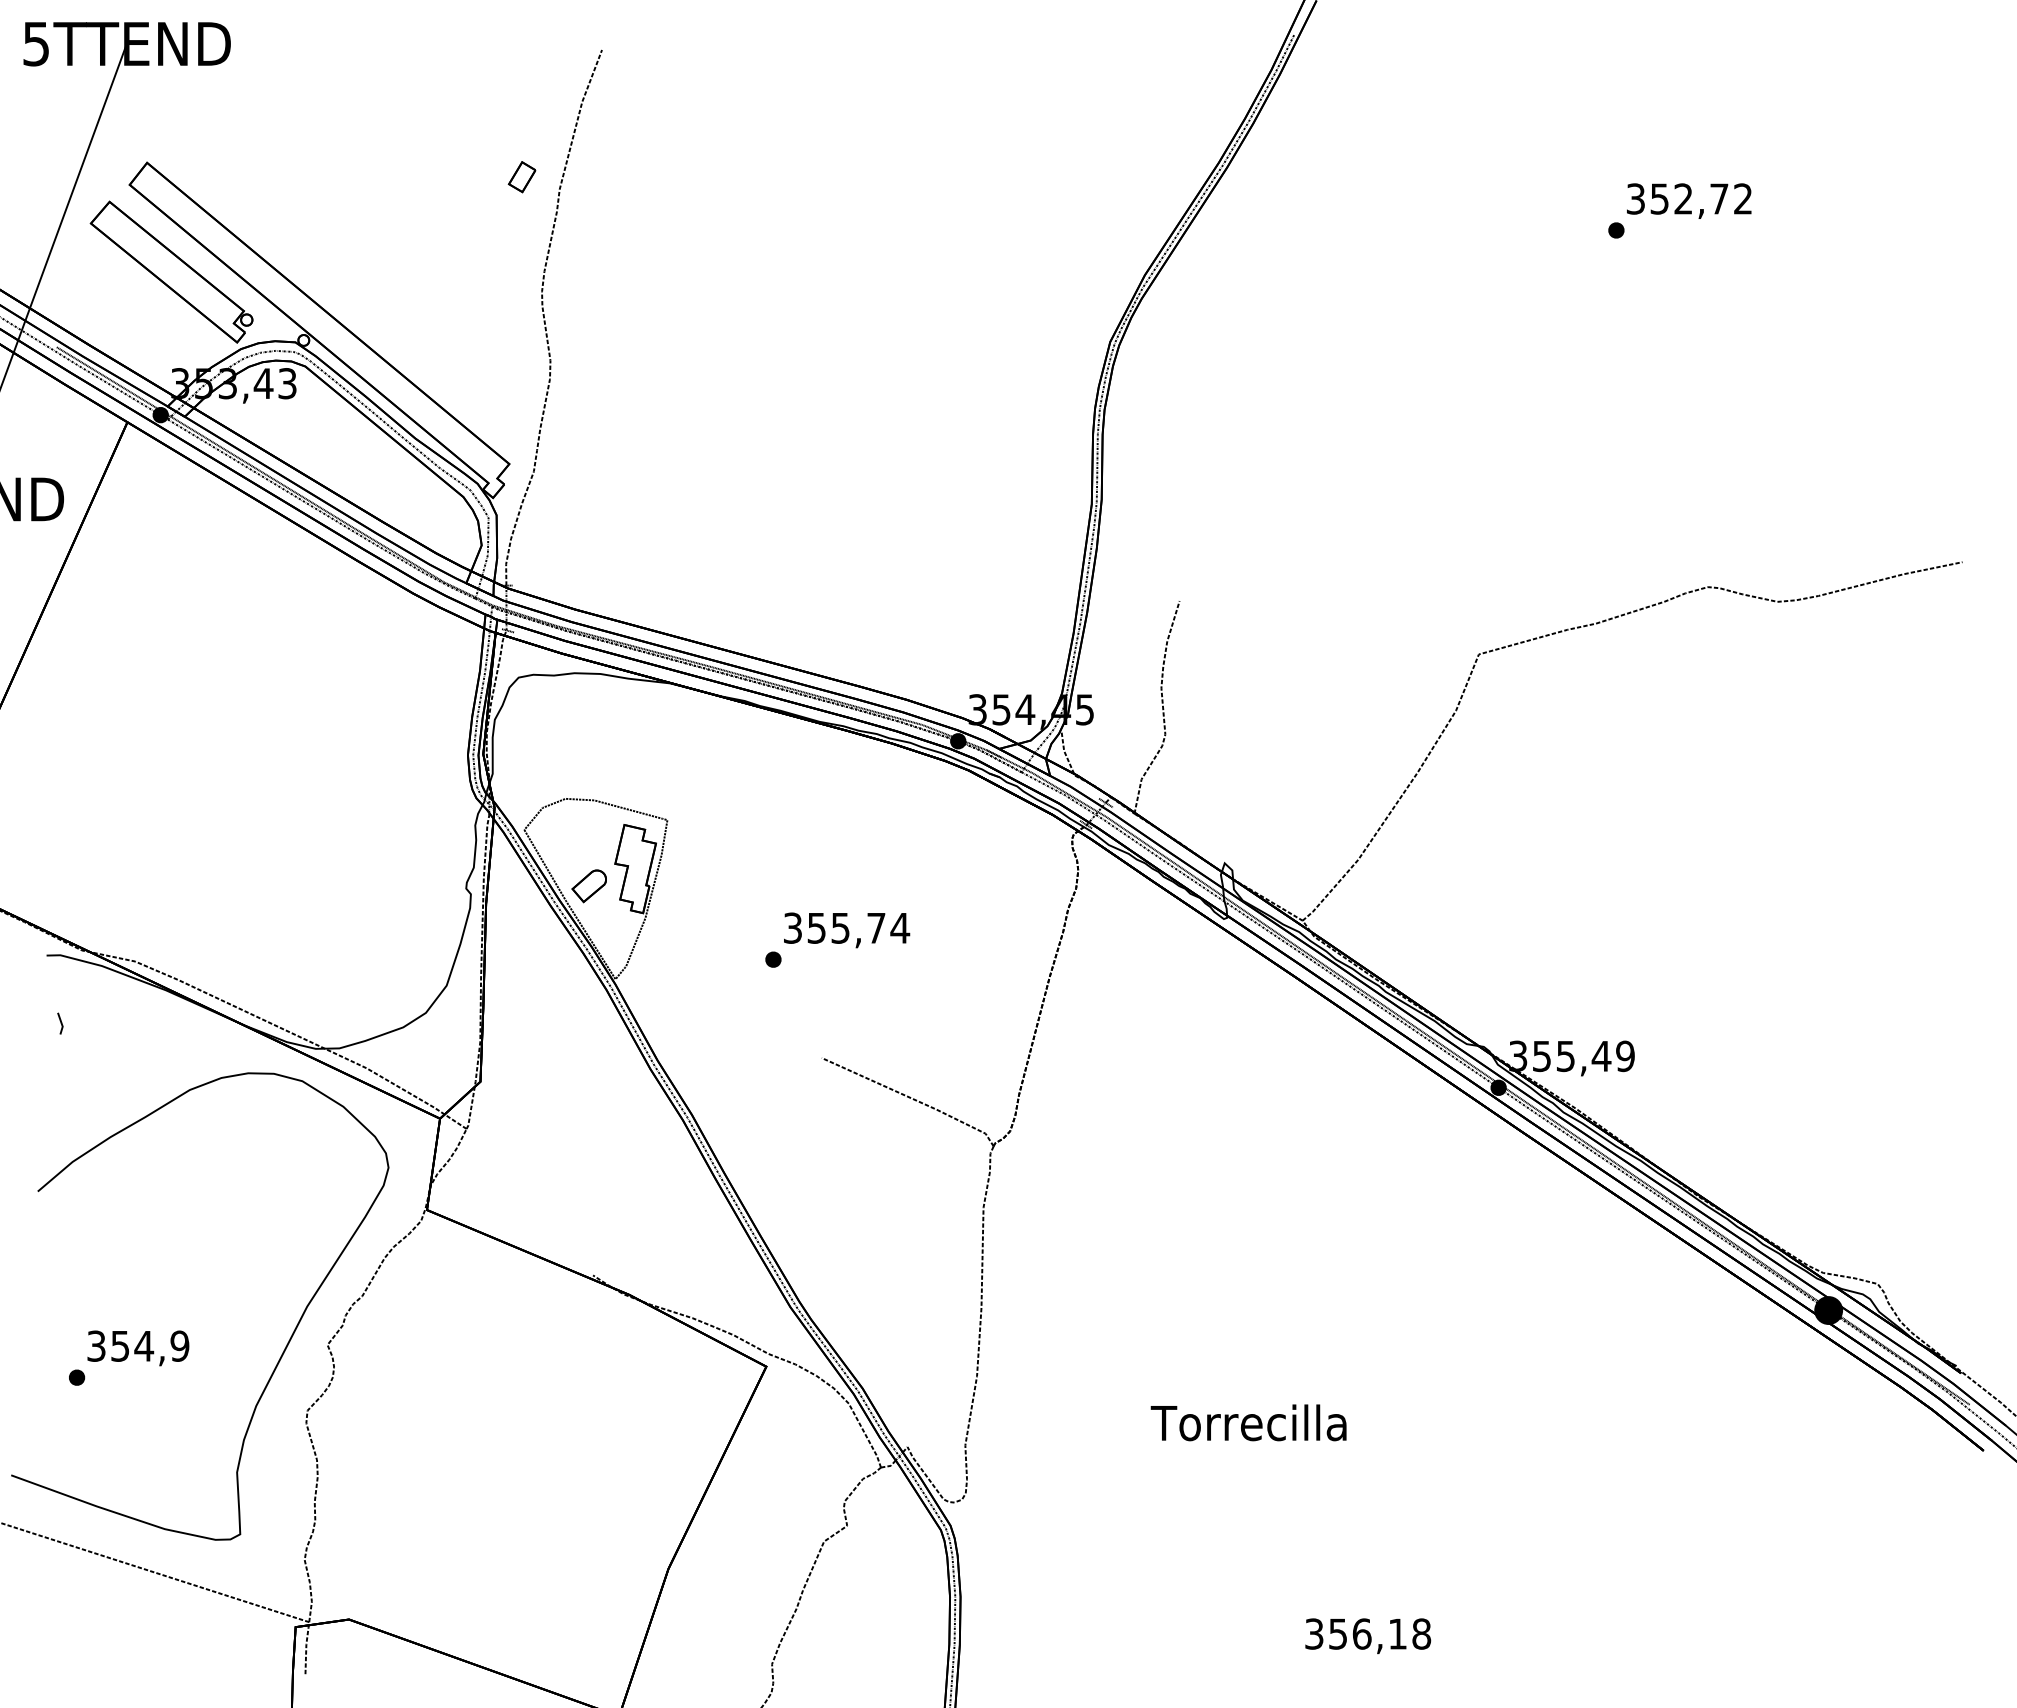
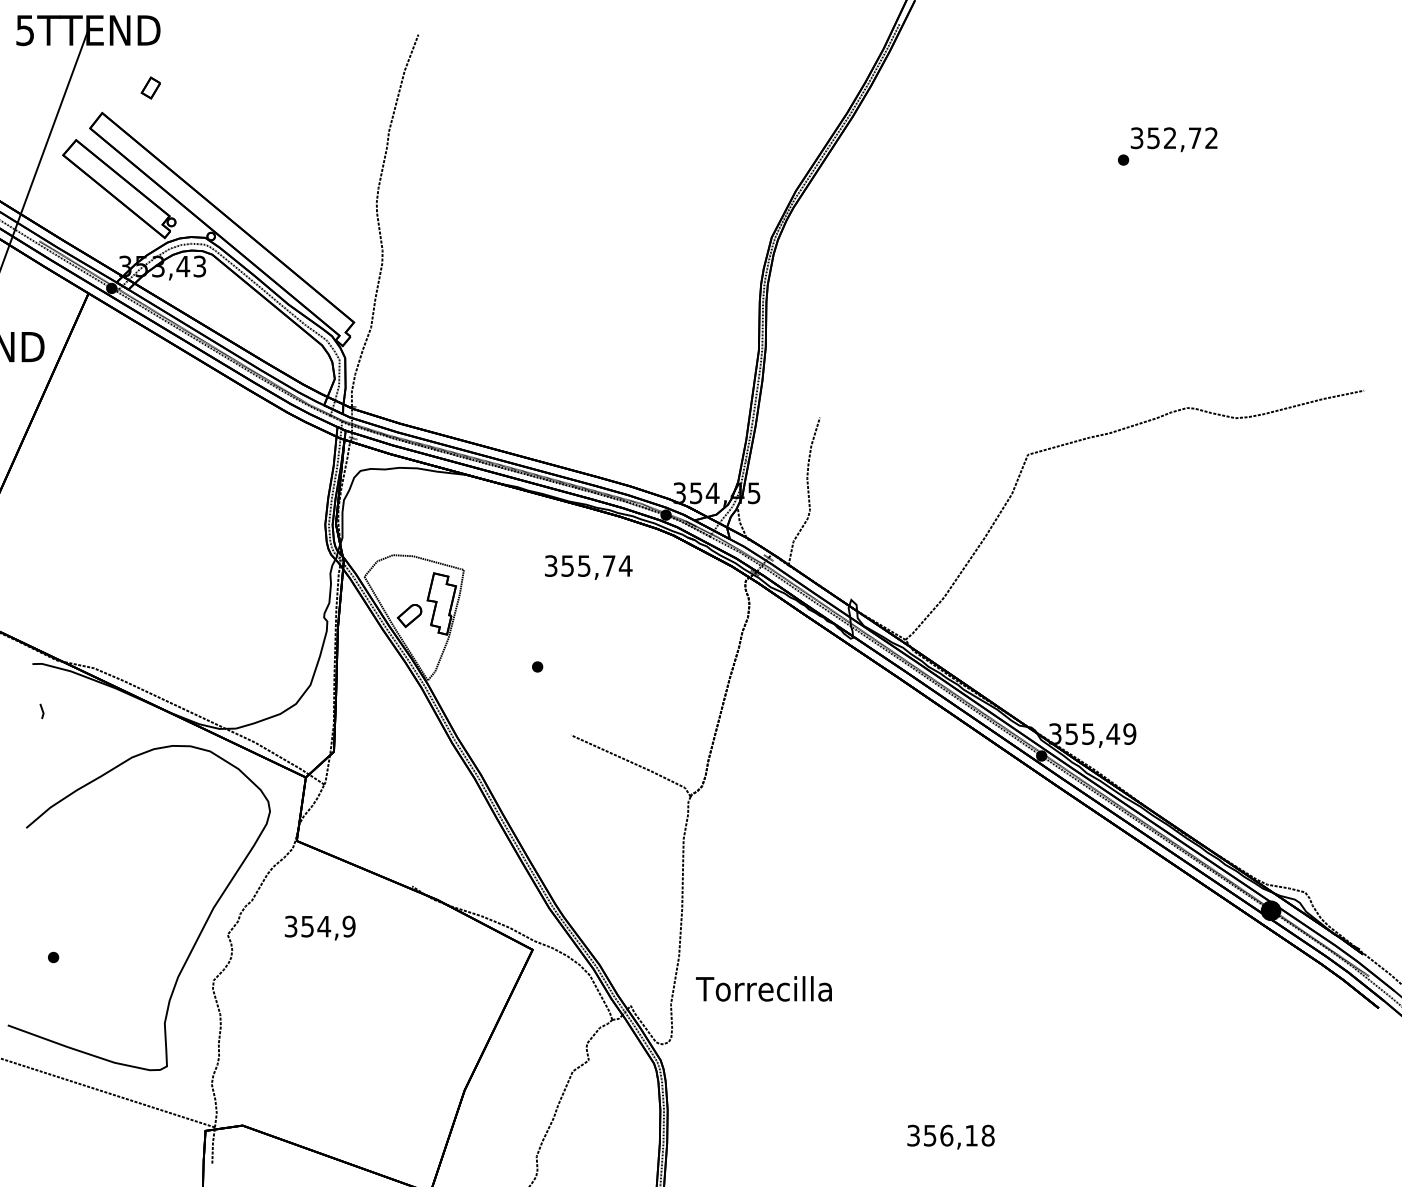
part: (521, 176) -> (150, 87), moved
text: (846, 930) -> (588, 567), moved
text: (137, 1347) -> (319, 927), moved
text: (1248, 1422) -> (763, 988), moved

